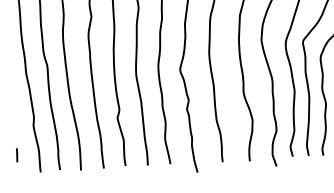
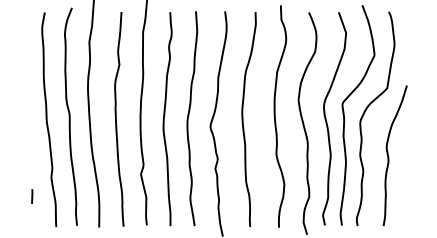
line: (17, 155) -> (32, 196), moved

